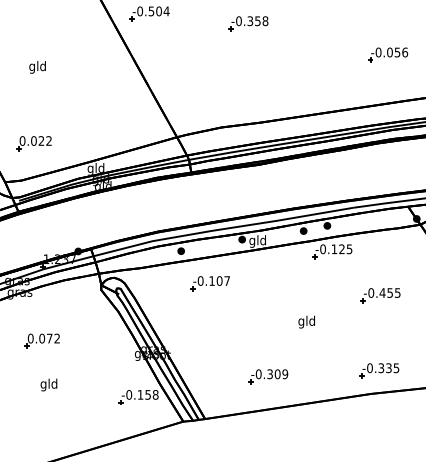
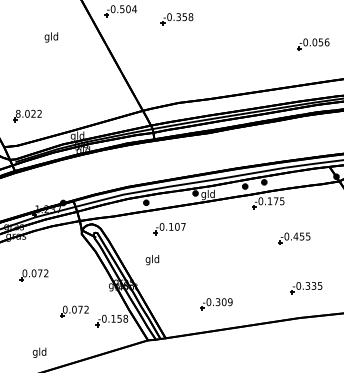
part: (248, 23) -> (177, 18), moved
text: (37, 67) -> (51, 37), moved
text: (22, 140) -> (18, 113), 0.022 -> 8.022
text: (341, 249) -> (275, 201), -0.125 -> -0.175
part: (380, 295) -> (294, 238), moved
text: (306, 321) -> (152, 259), moved
part: (379, 370) -> (306, 287), moved
text: (48, 384) -> (39, 352), moved
part: (91, 385) -> (73, 311), added

